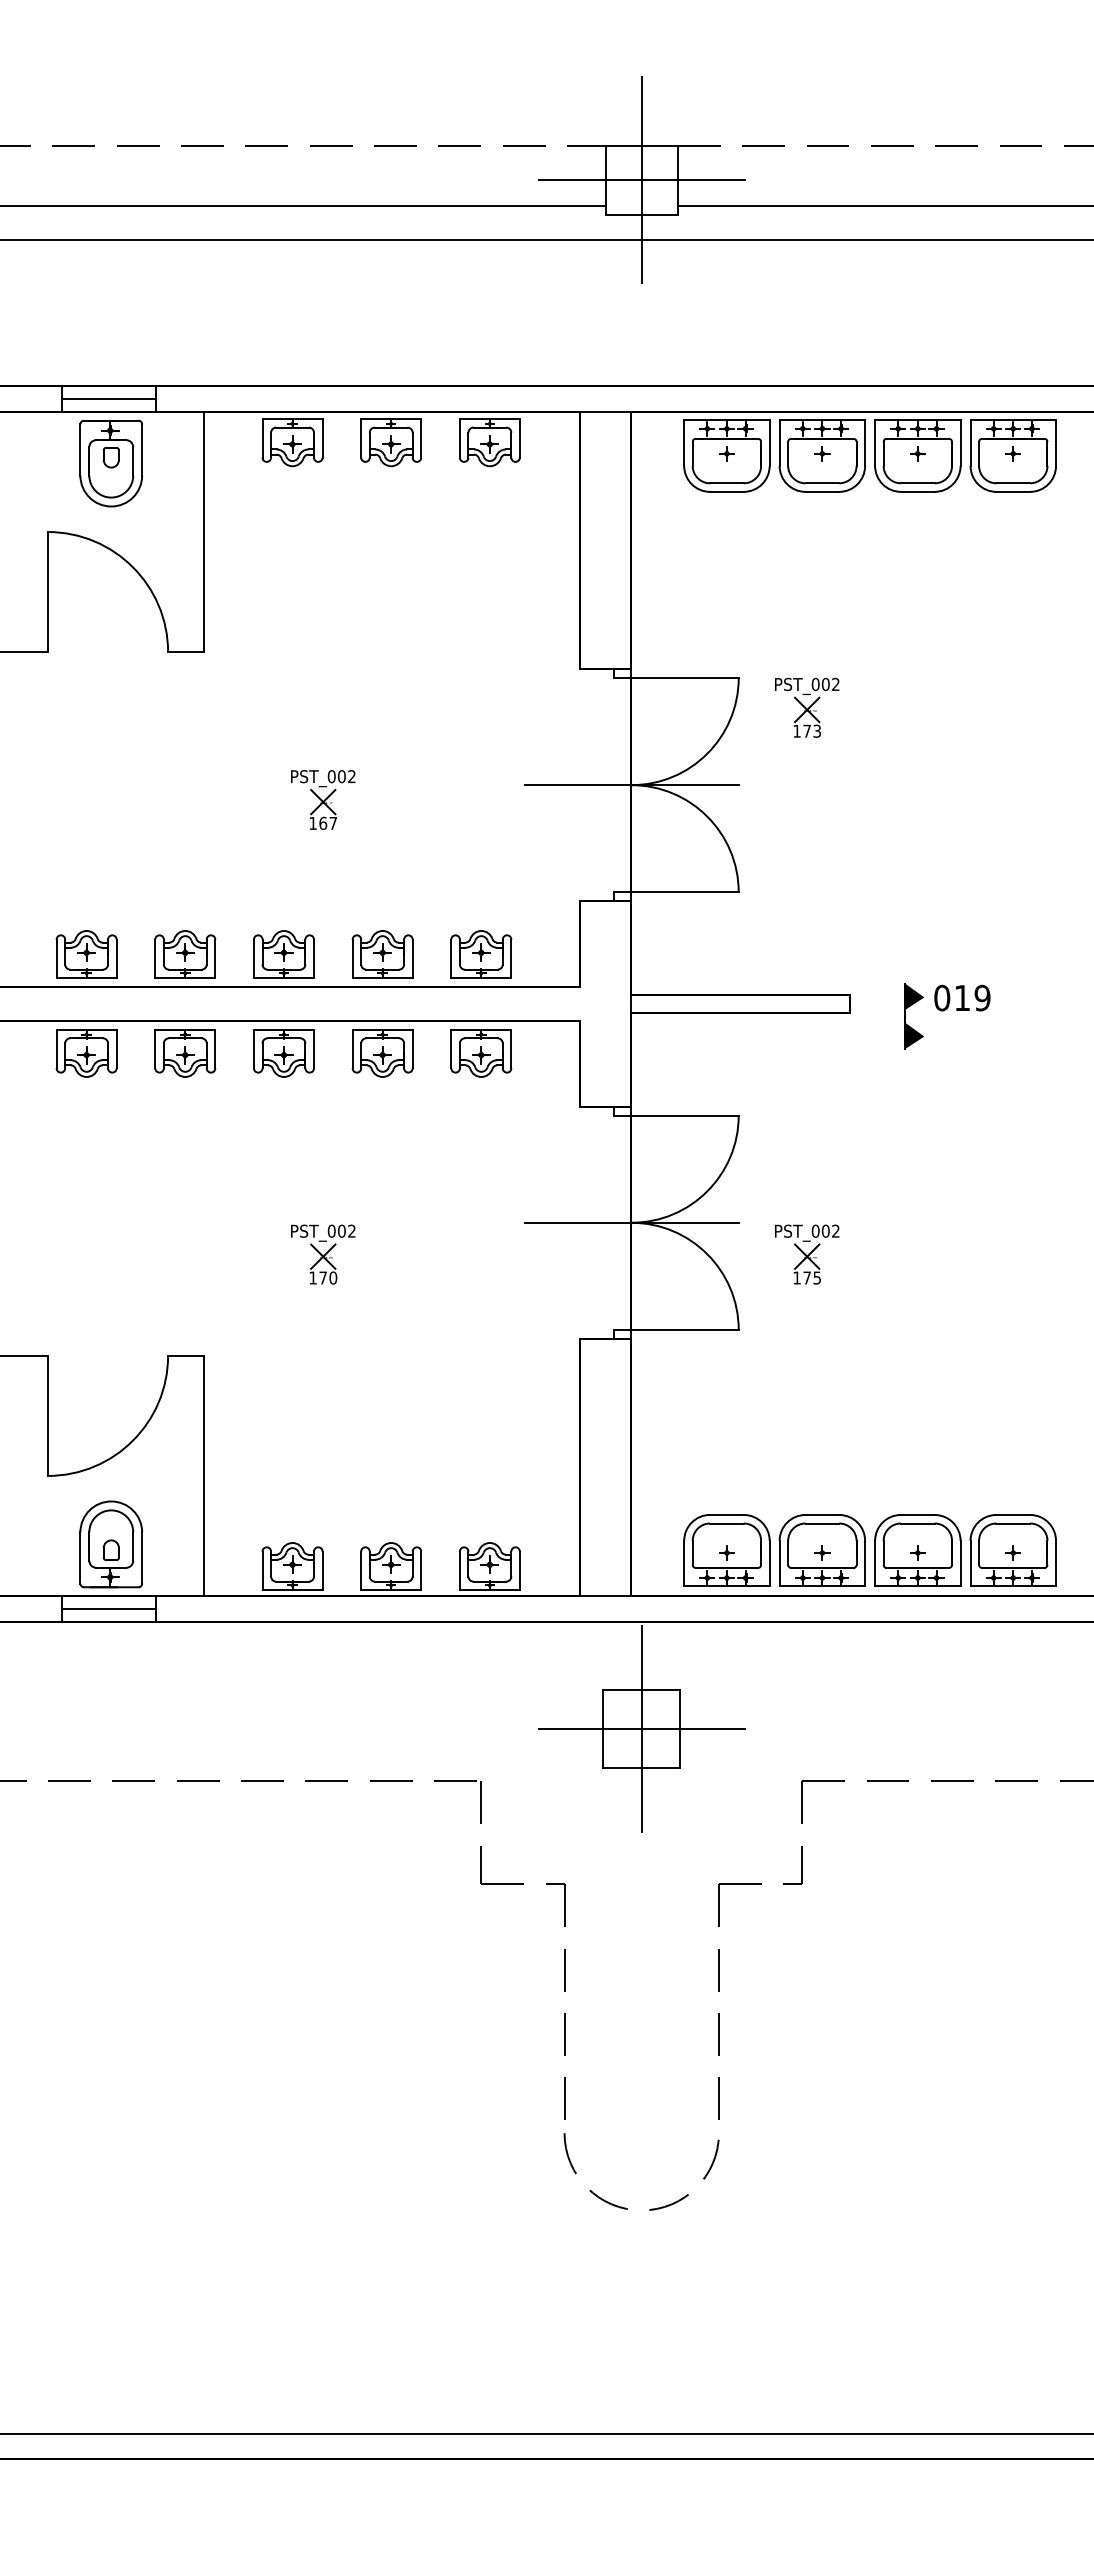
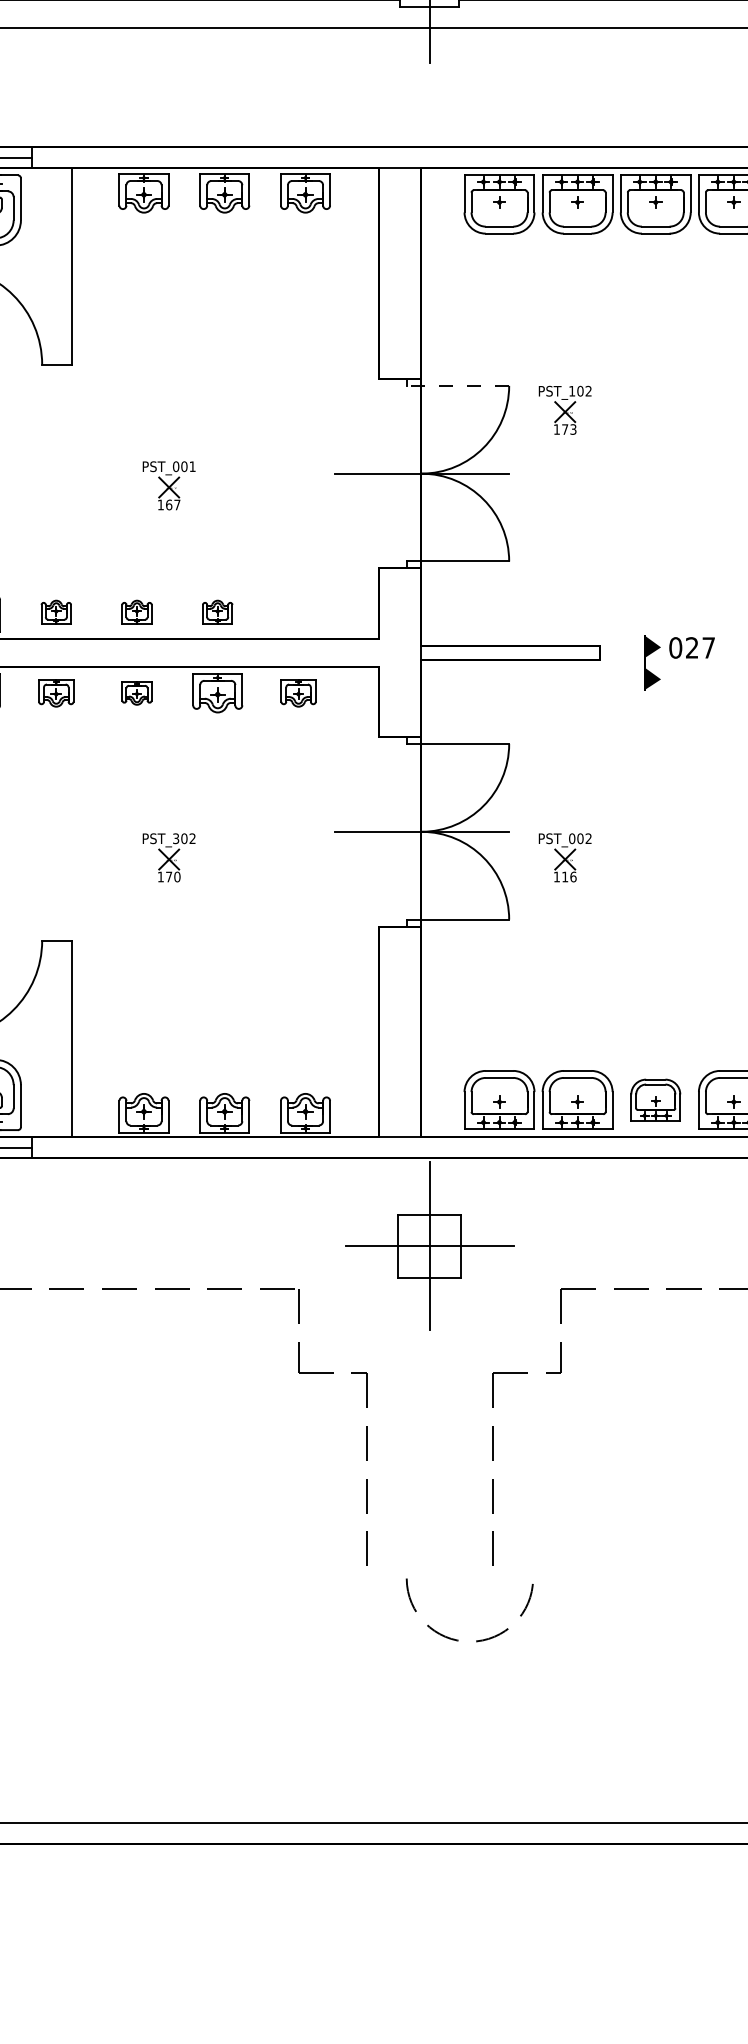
line: (676, 677) -> (458, 385), solid -> dashed
text: (815, 684) -> (572, 391), PST_002 -> PST_102
text: (351, 776) -> (192, 466), PST_002 -> PST_001
part: (185, 954) -> (56, 612), size x0.6
part: (283, 954) -> (136, 612), size x0.6
part: (382, 954) -> (217, 612), size x0.6
part: (481, 954) -> (298, 612), removed
text: (972, 997) -> (700, 647), 019 -> 027
part: (185, 1053) -> (56, 693), size x0.7
part: (283, 1053) -> (136, 693), size x0.6
part: (481, 1053) -> (298, 693), size x0.7
text: (331, 1230) -> (175, 838), PST_002 -> PST_302
text: (812, 1277) -> (569, 876), 175 -> 116
part: (917, 1550) -> (655, 1100), size x0.7
arc: (651, 2208) -> (477, 1640), moved

